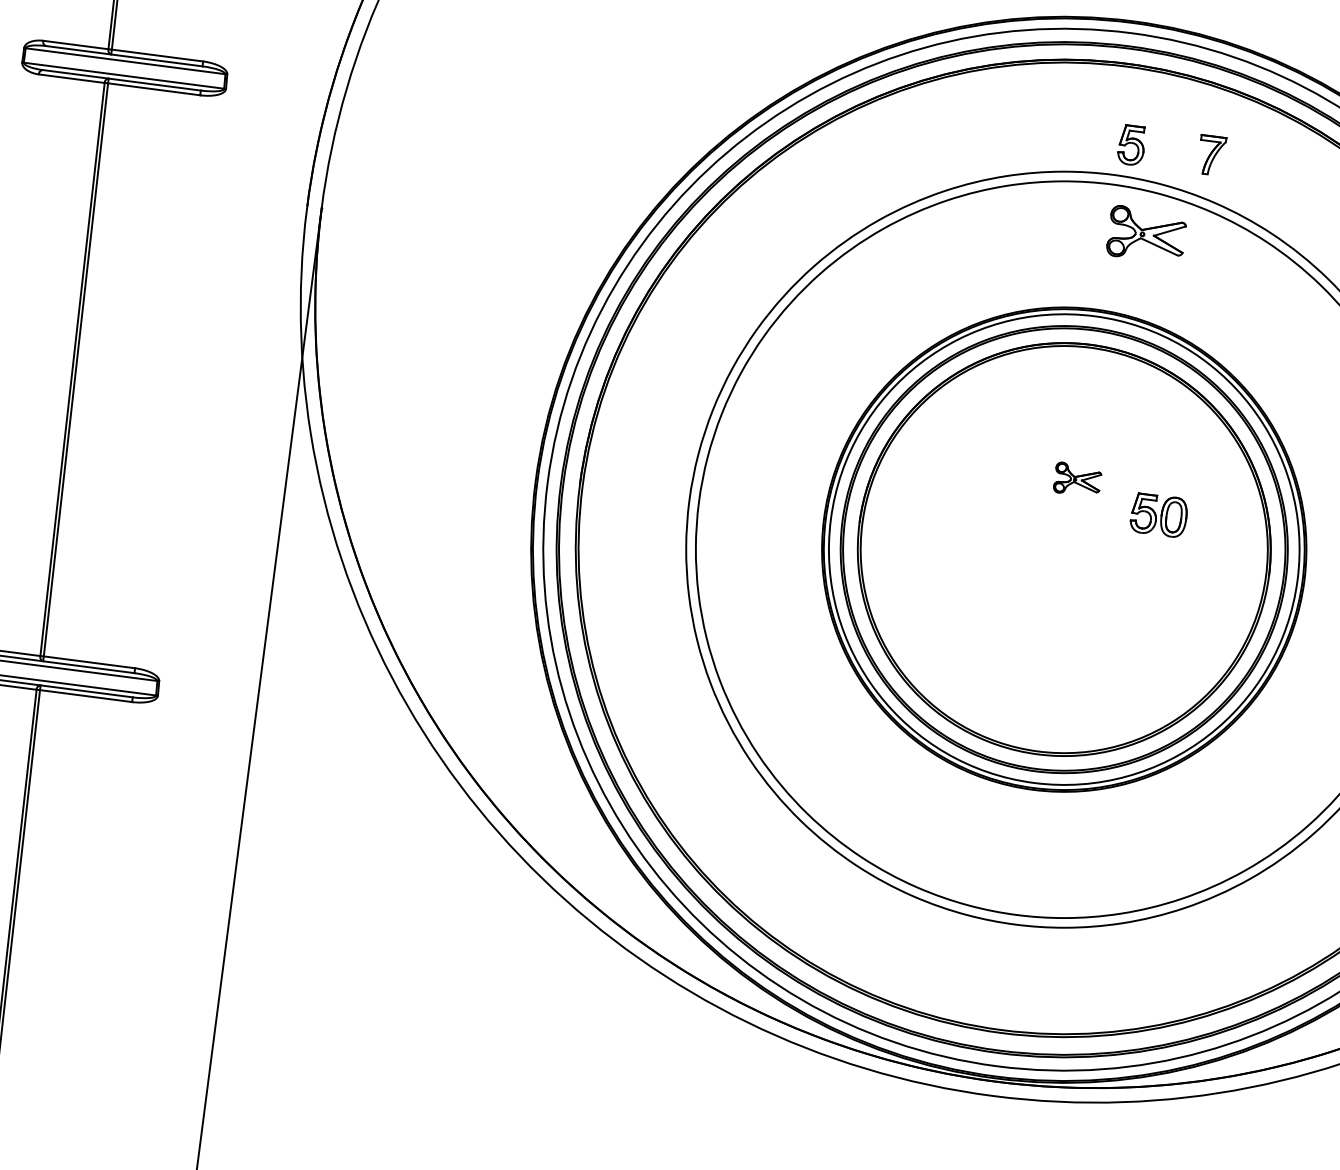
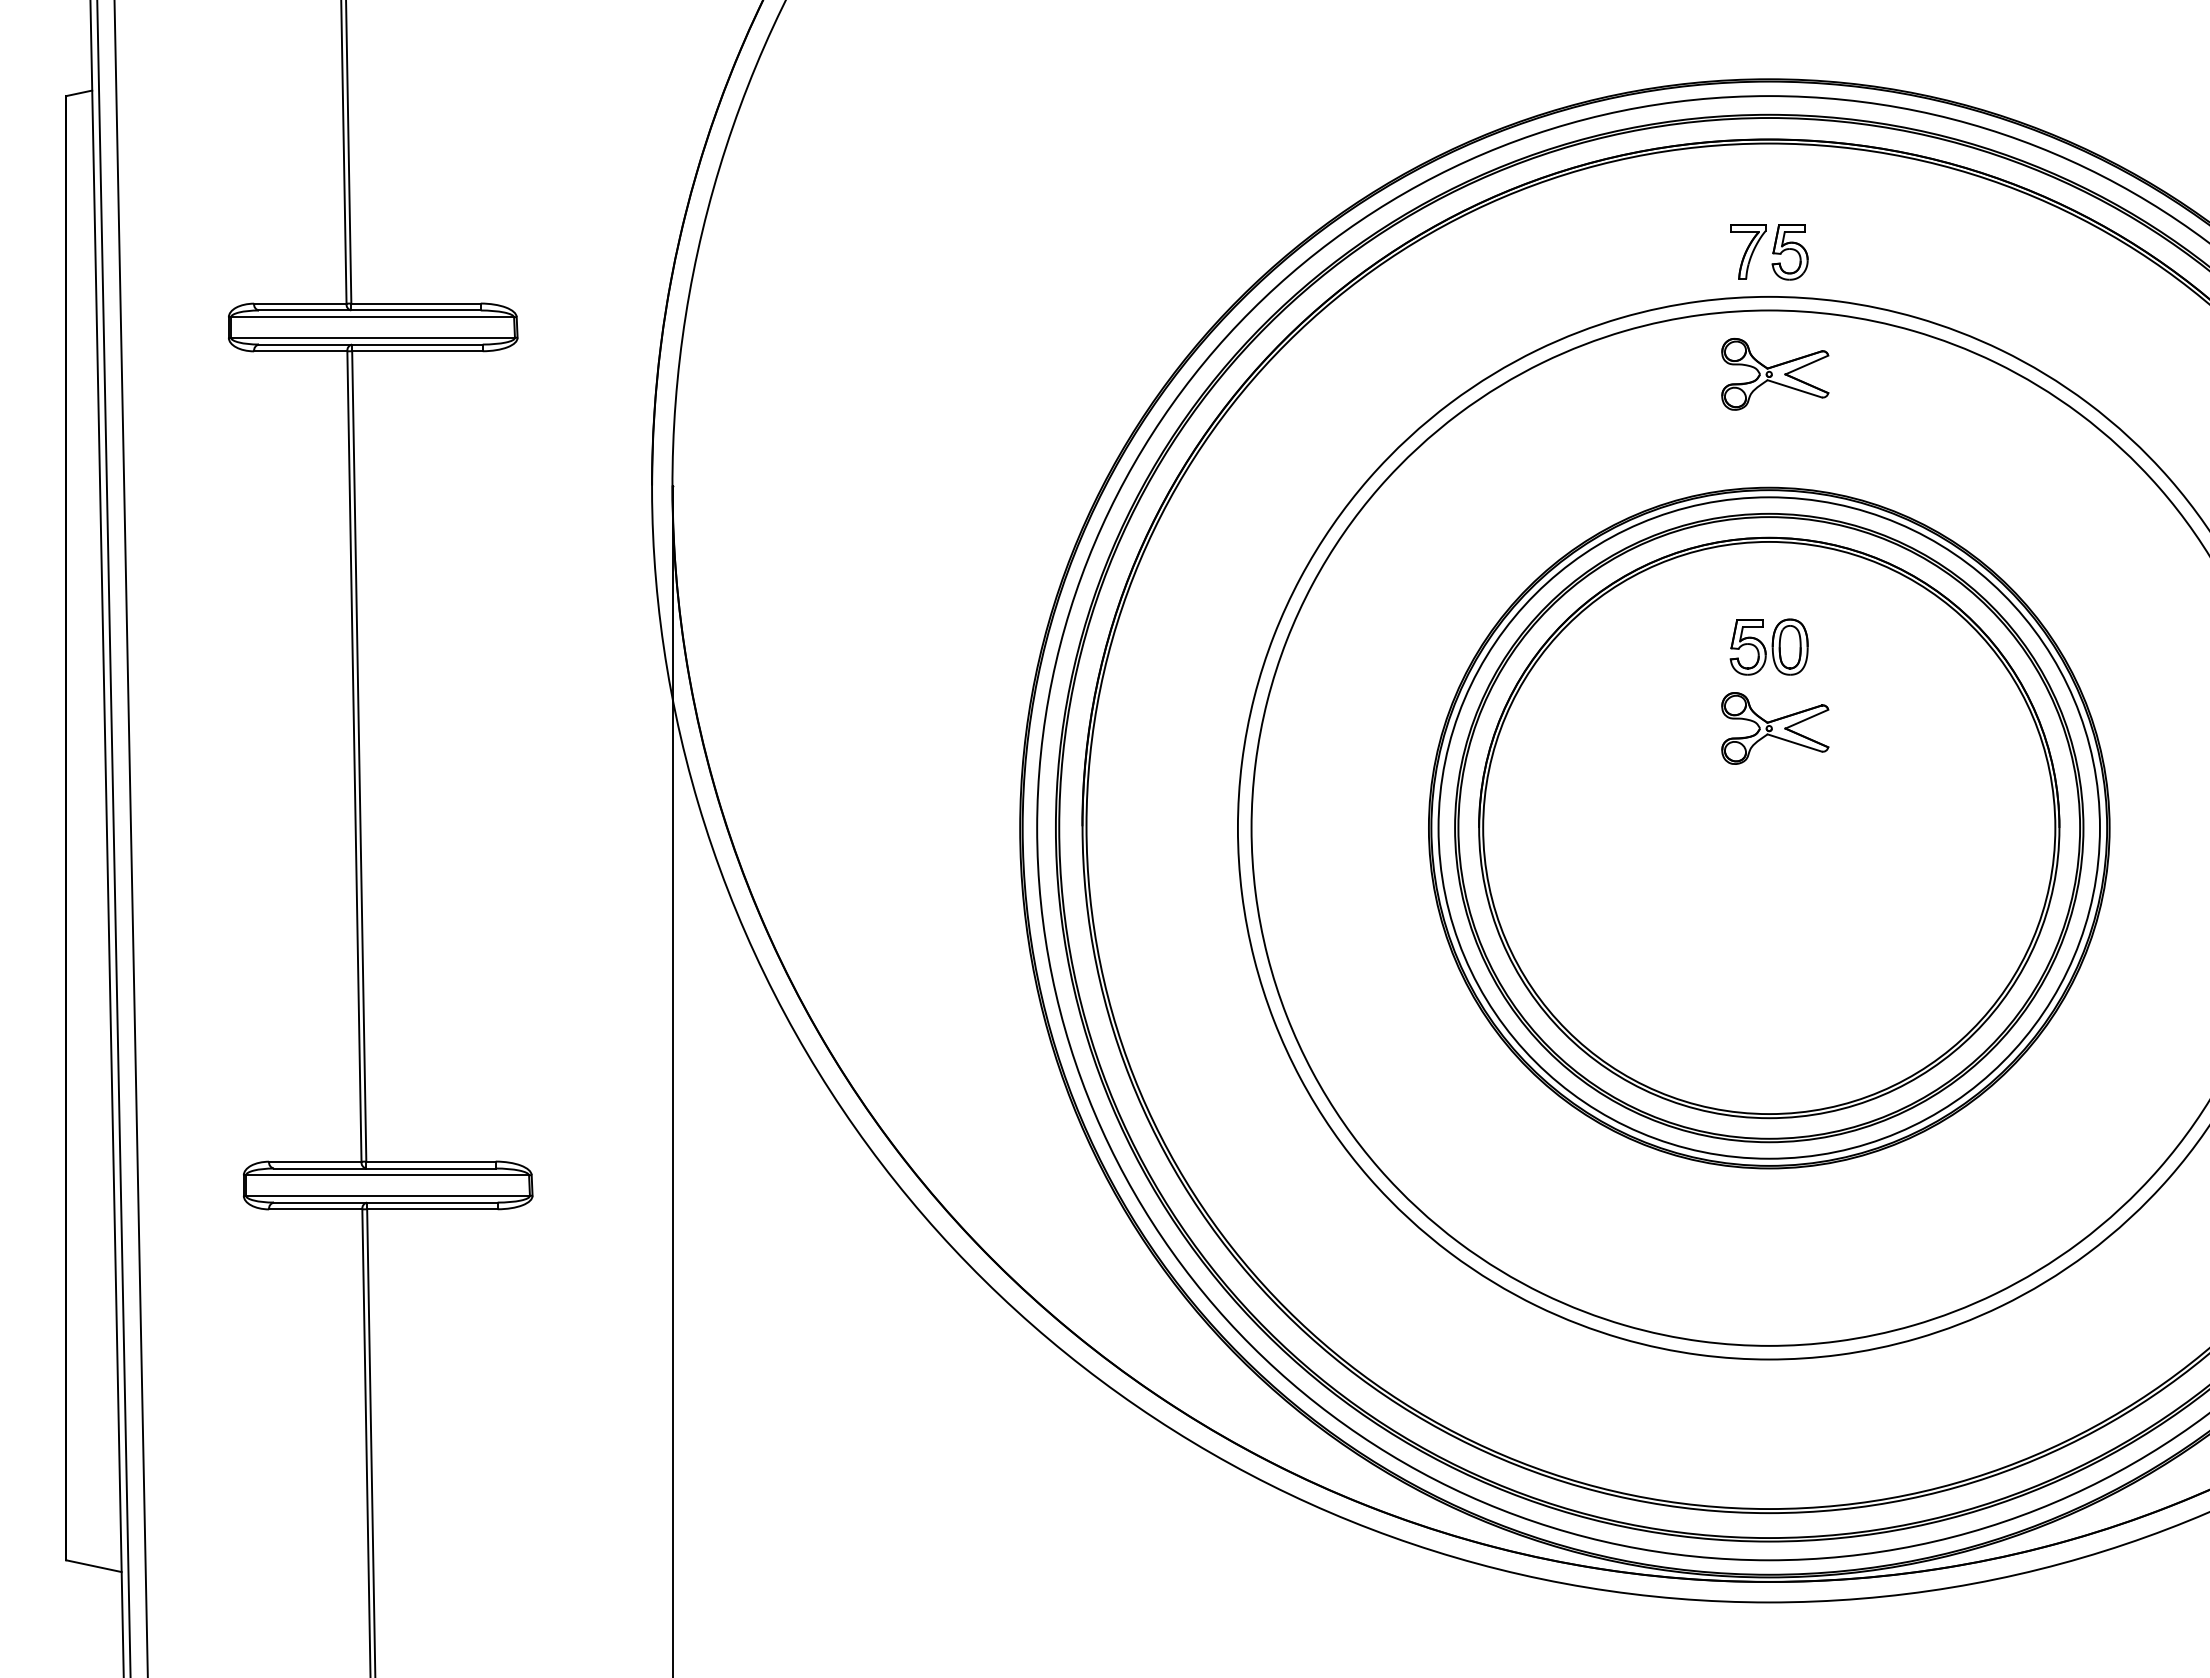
part: (1211, 155) -> (1748, 251), moved
part: (1146, 234) -> (1775, 374), moved
part: (1077, 479) -> (1775, 728), size x1.67
part: (1158, 514) -> (1768, 646), moved

